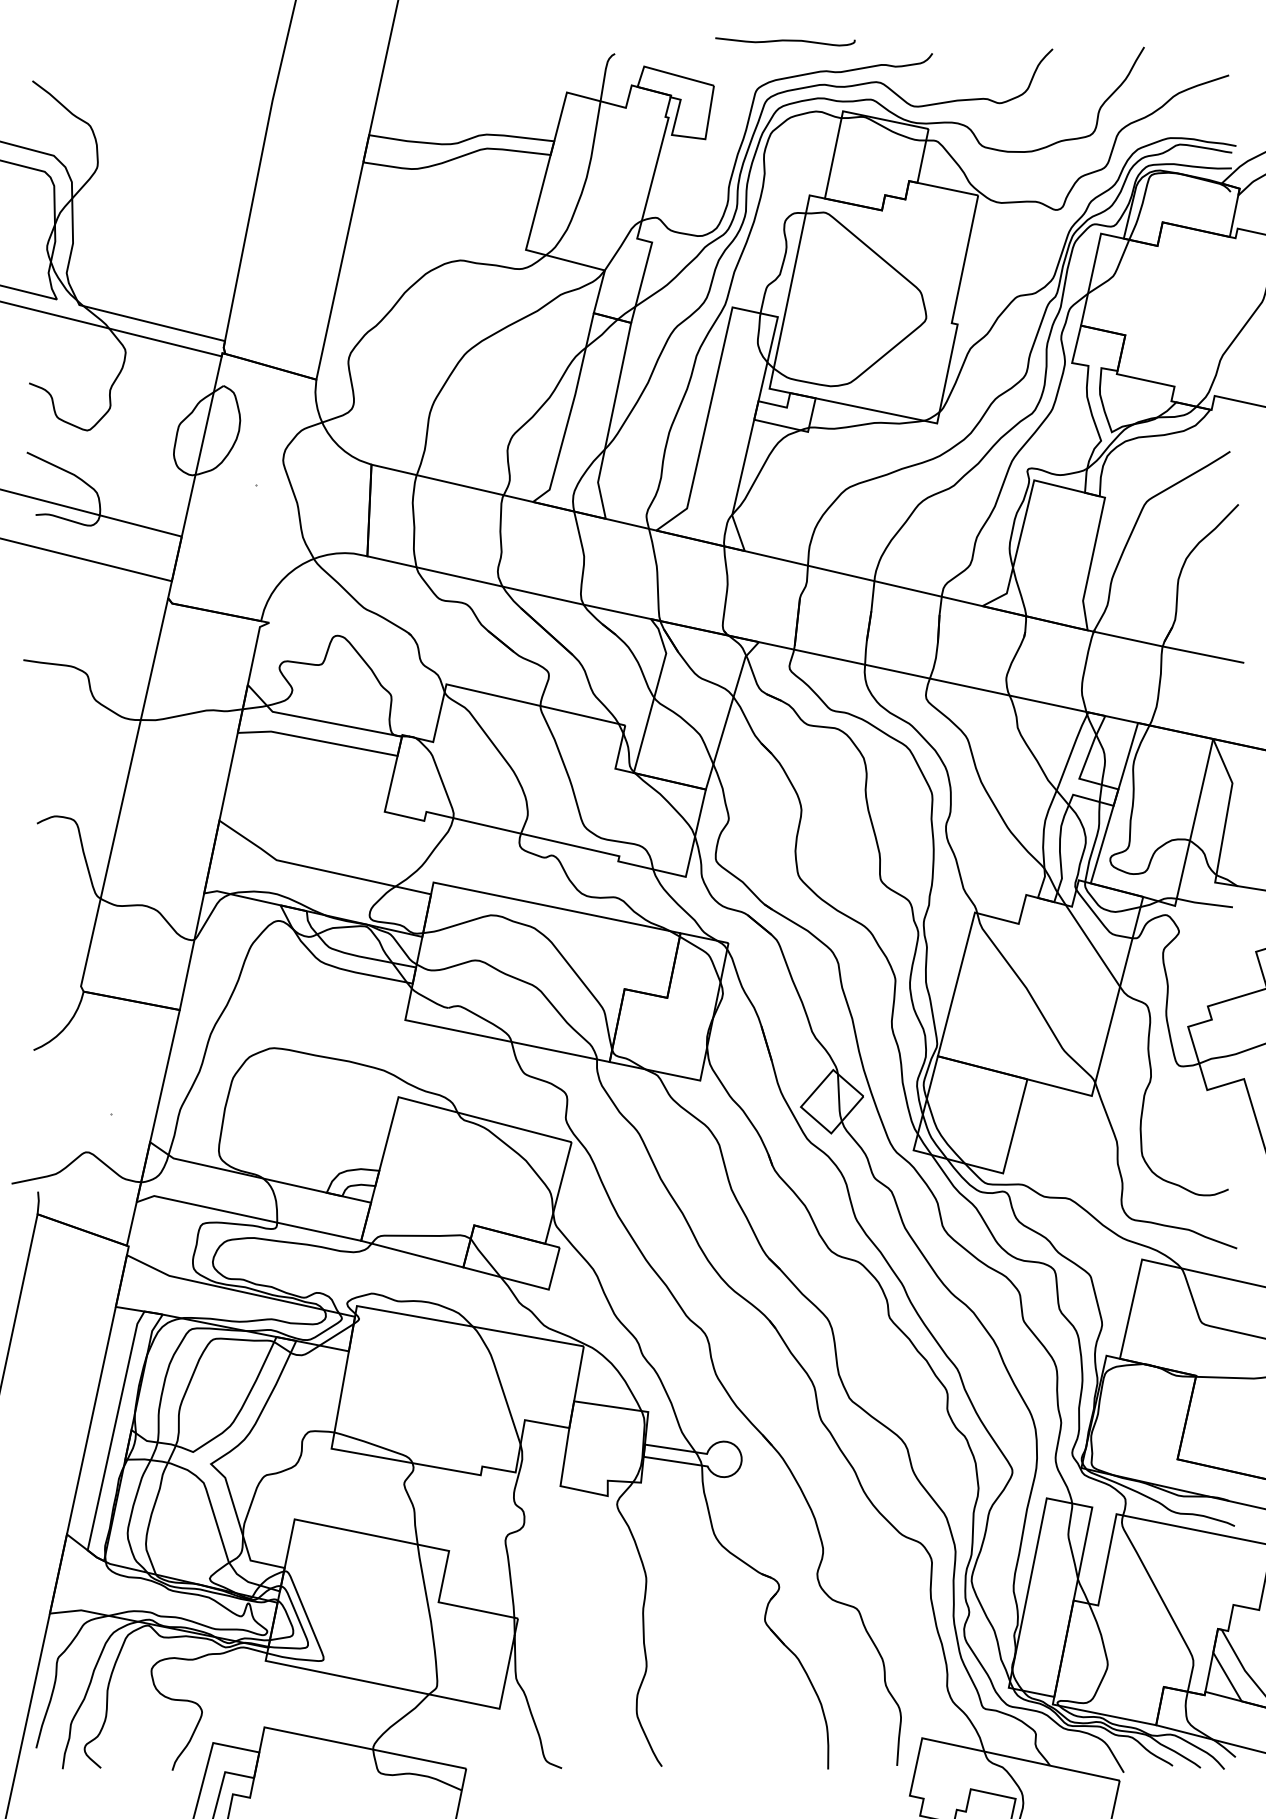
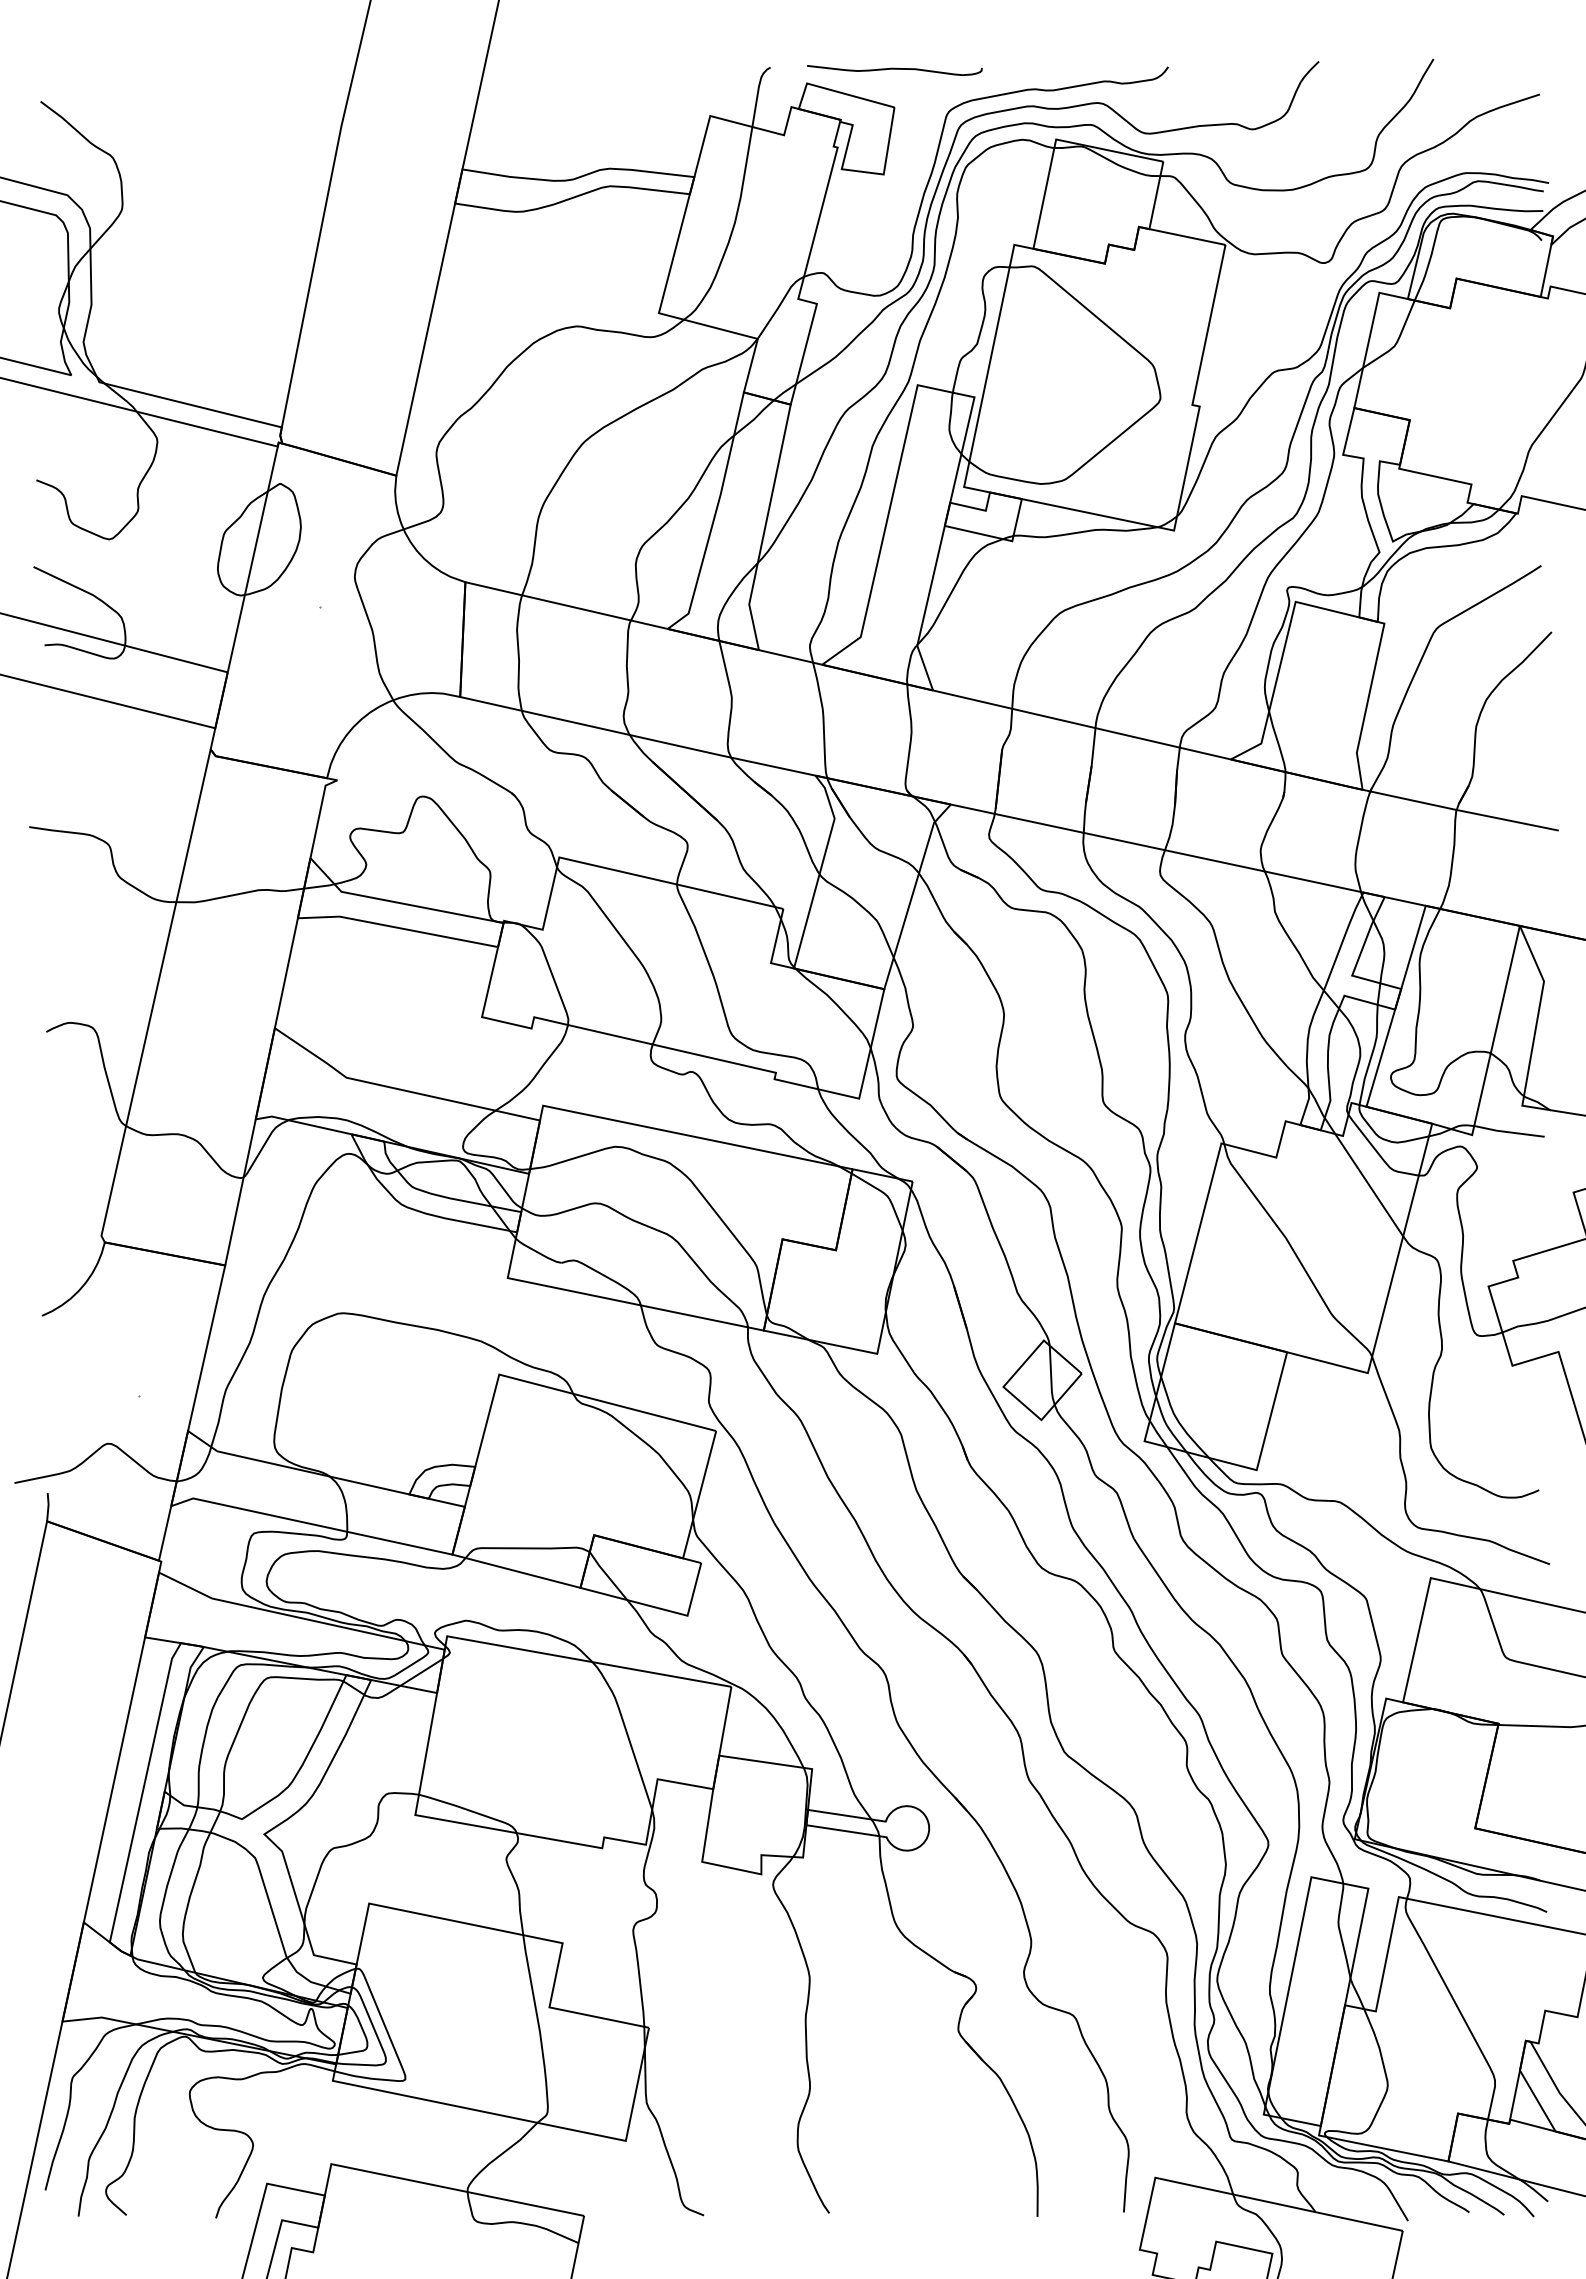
curve: (785, 41) -> (894, 69), moved

